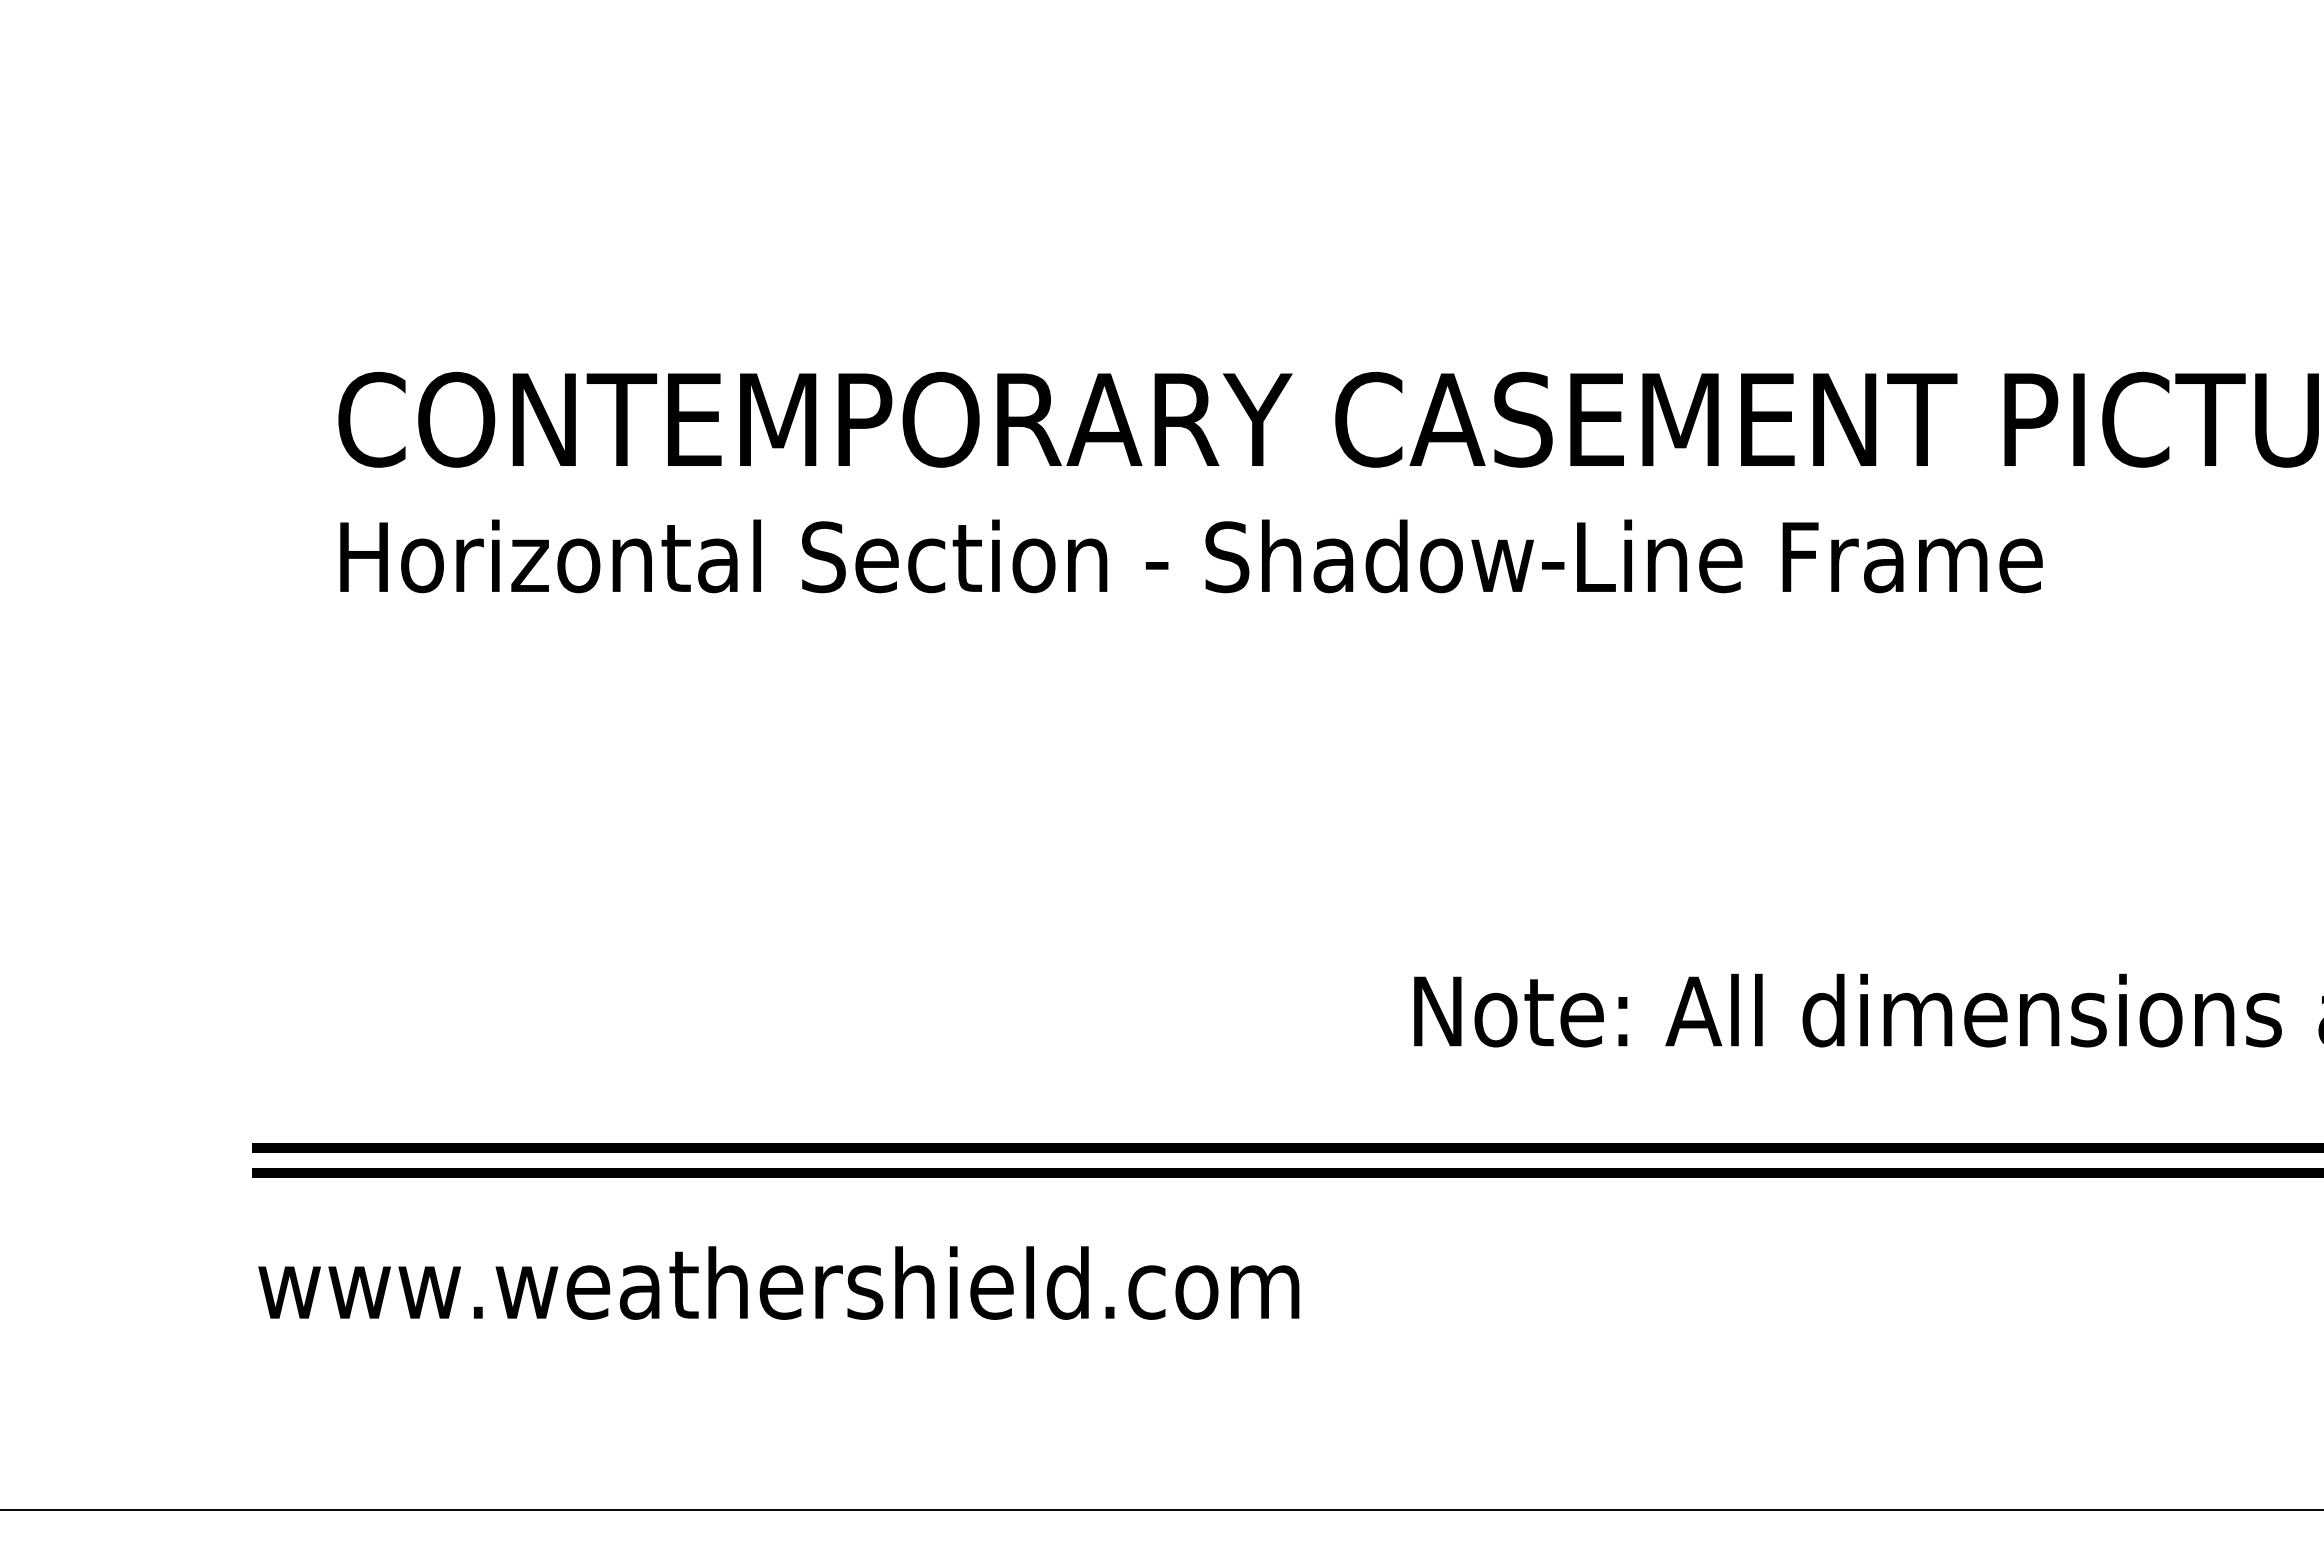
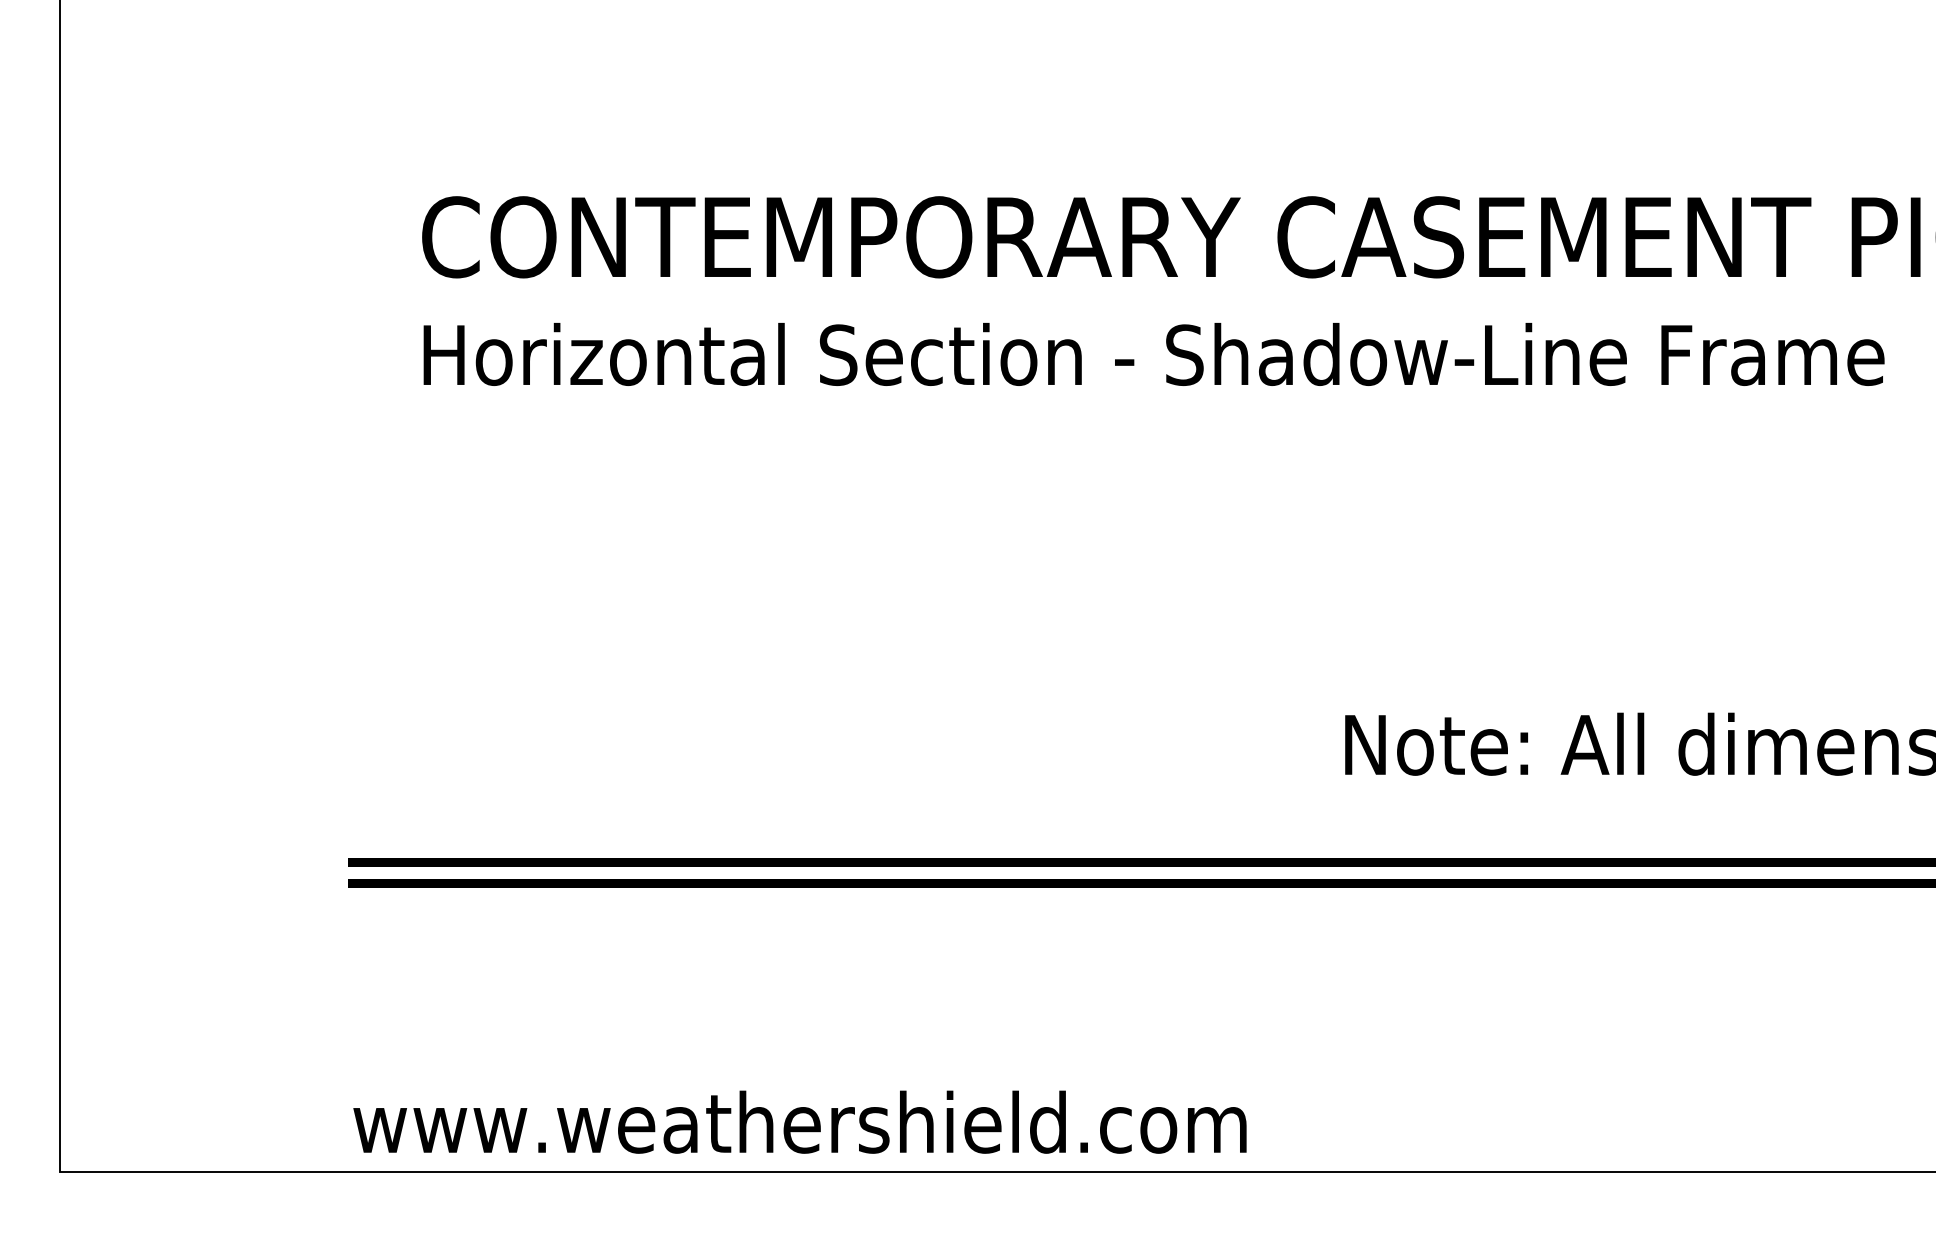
text: (778, 1282) -> (799, 1121), moved

